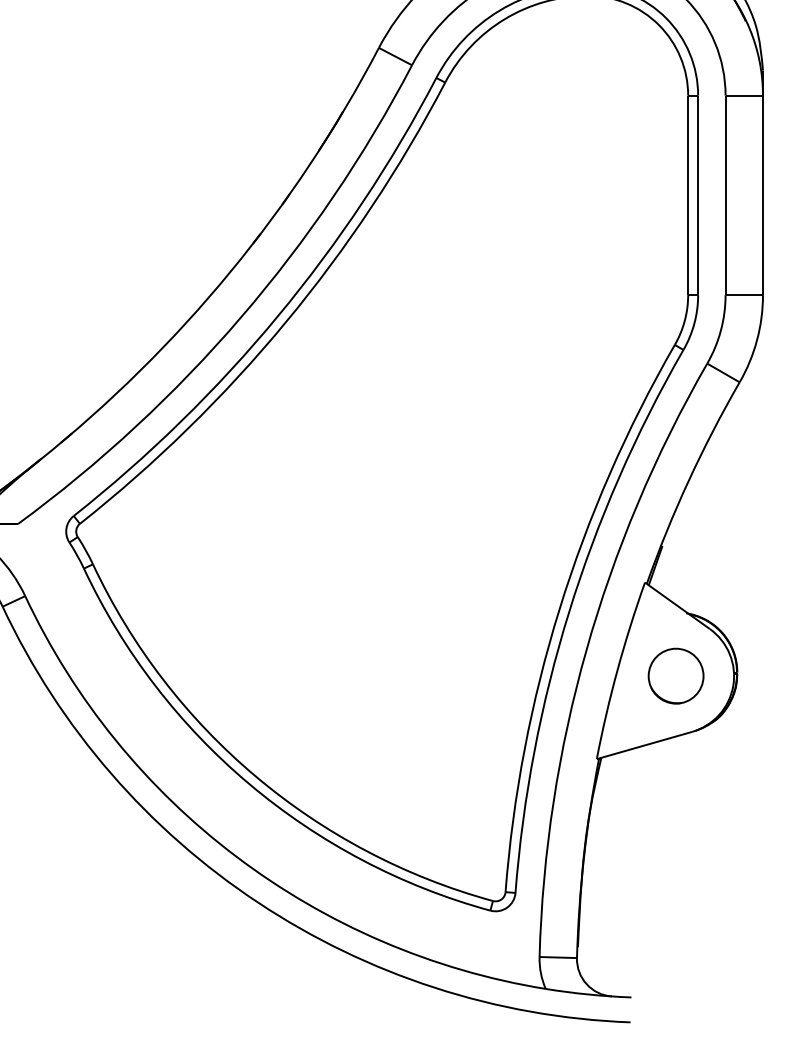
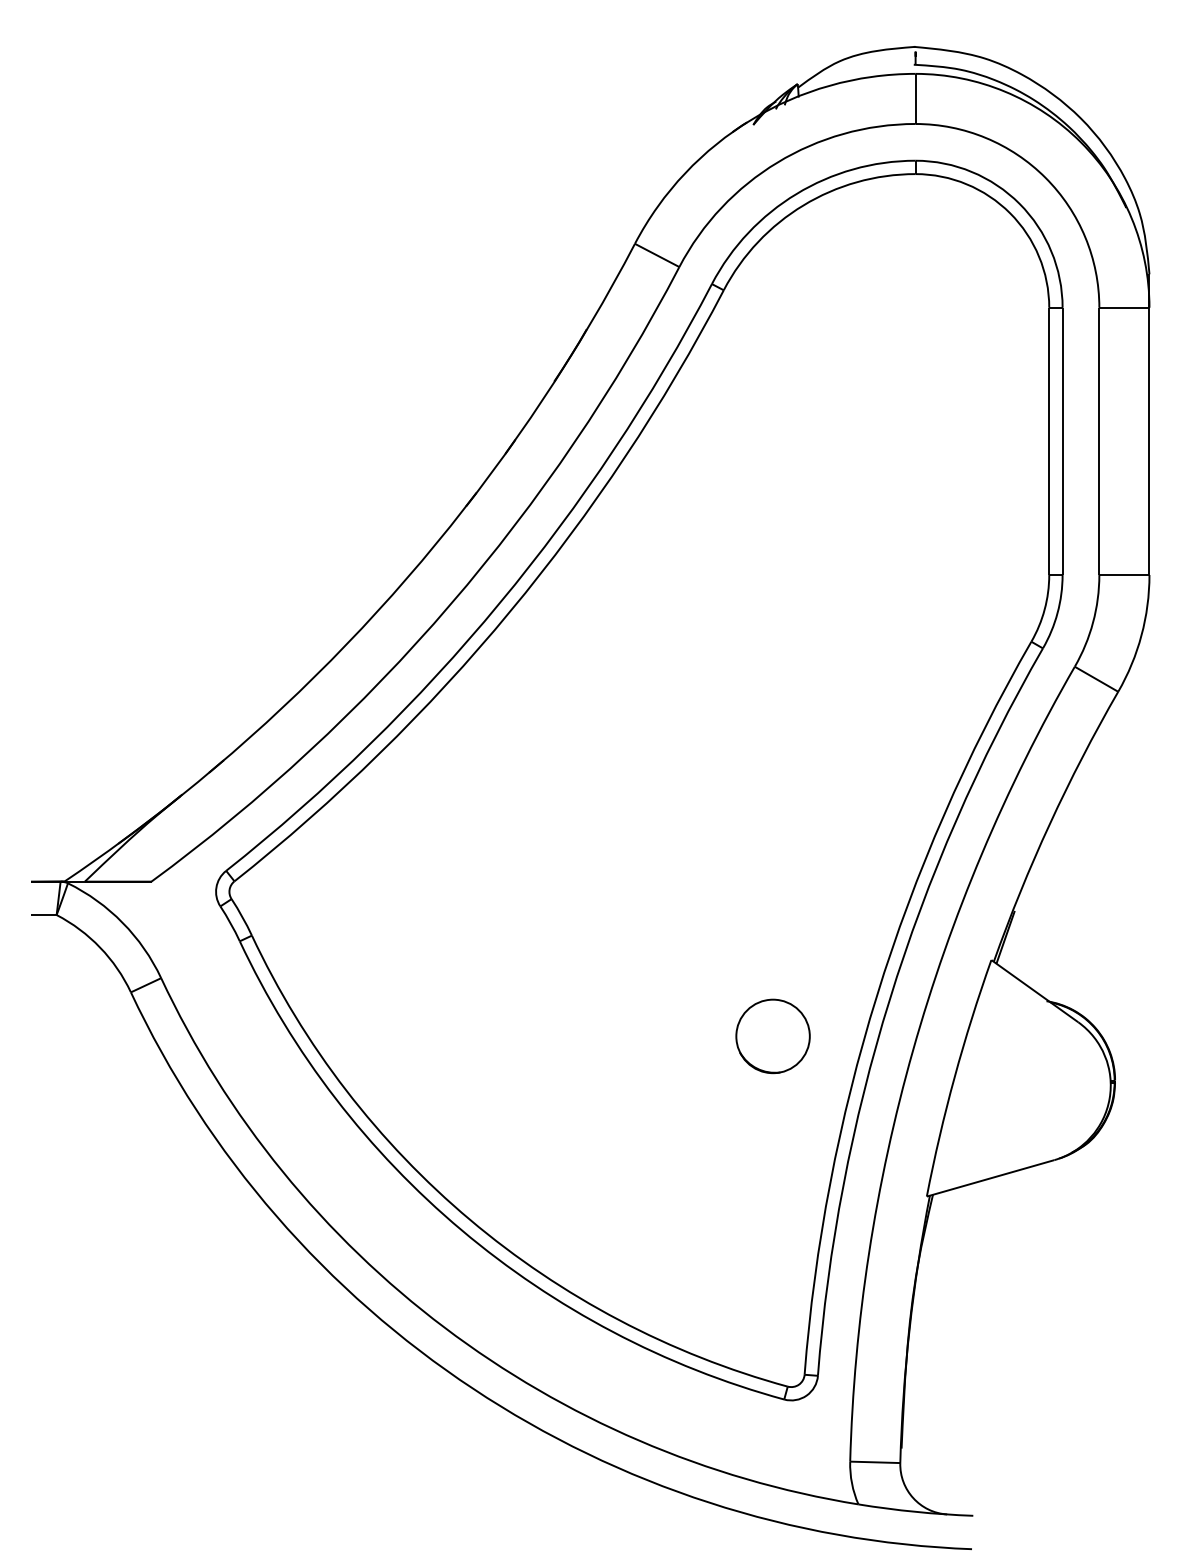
part: (675, 676) -> (772, 1036), moved

